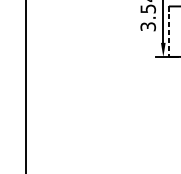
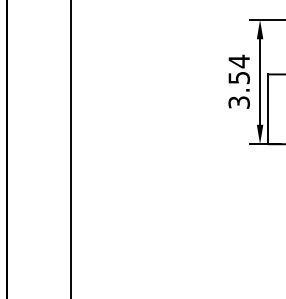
line: (168, 31) -> (267, 109), dashed -> solid

